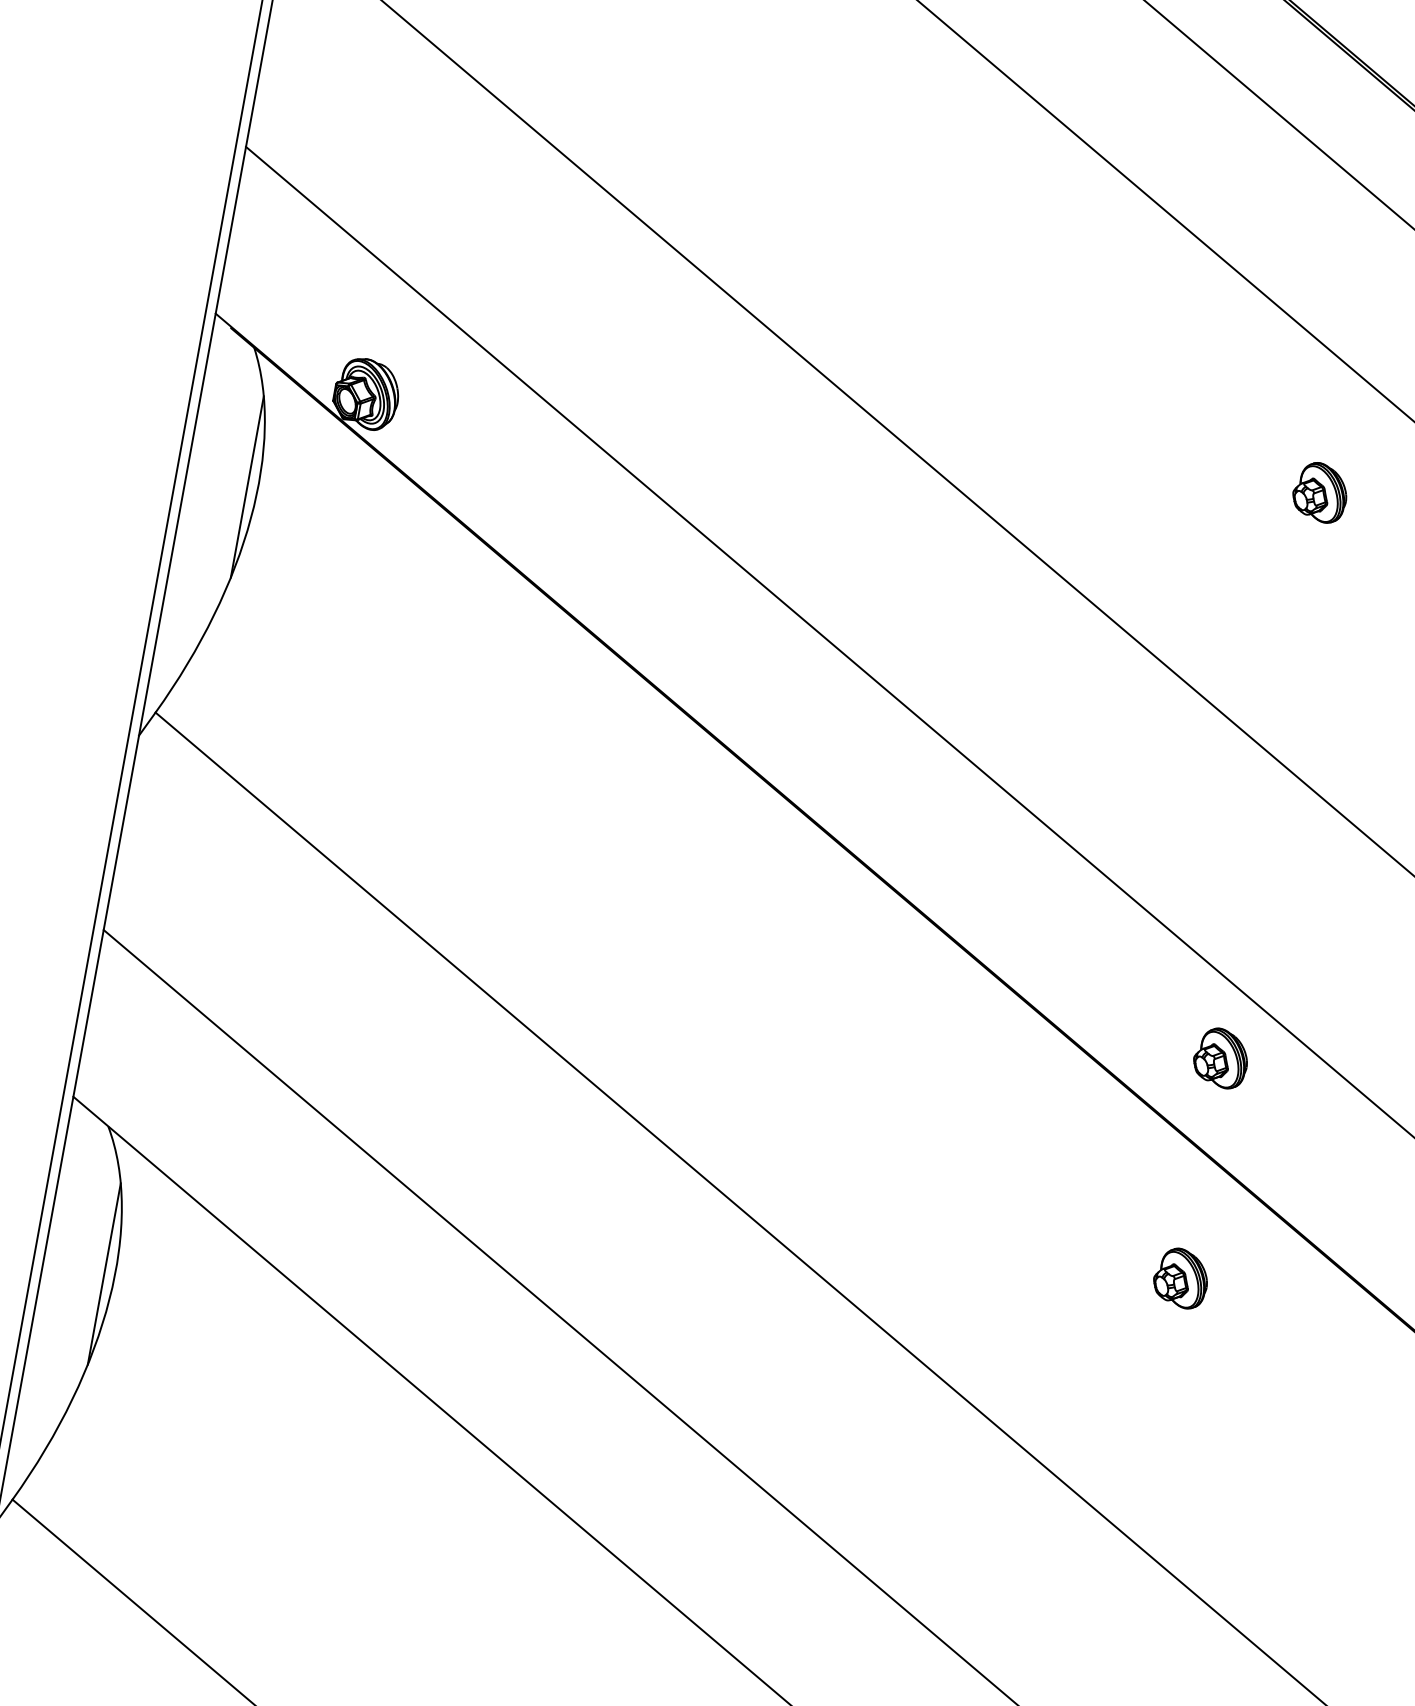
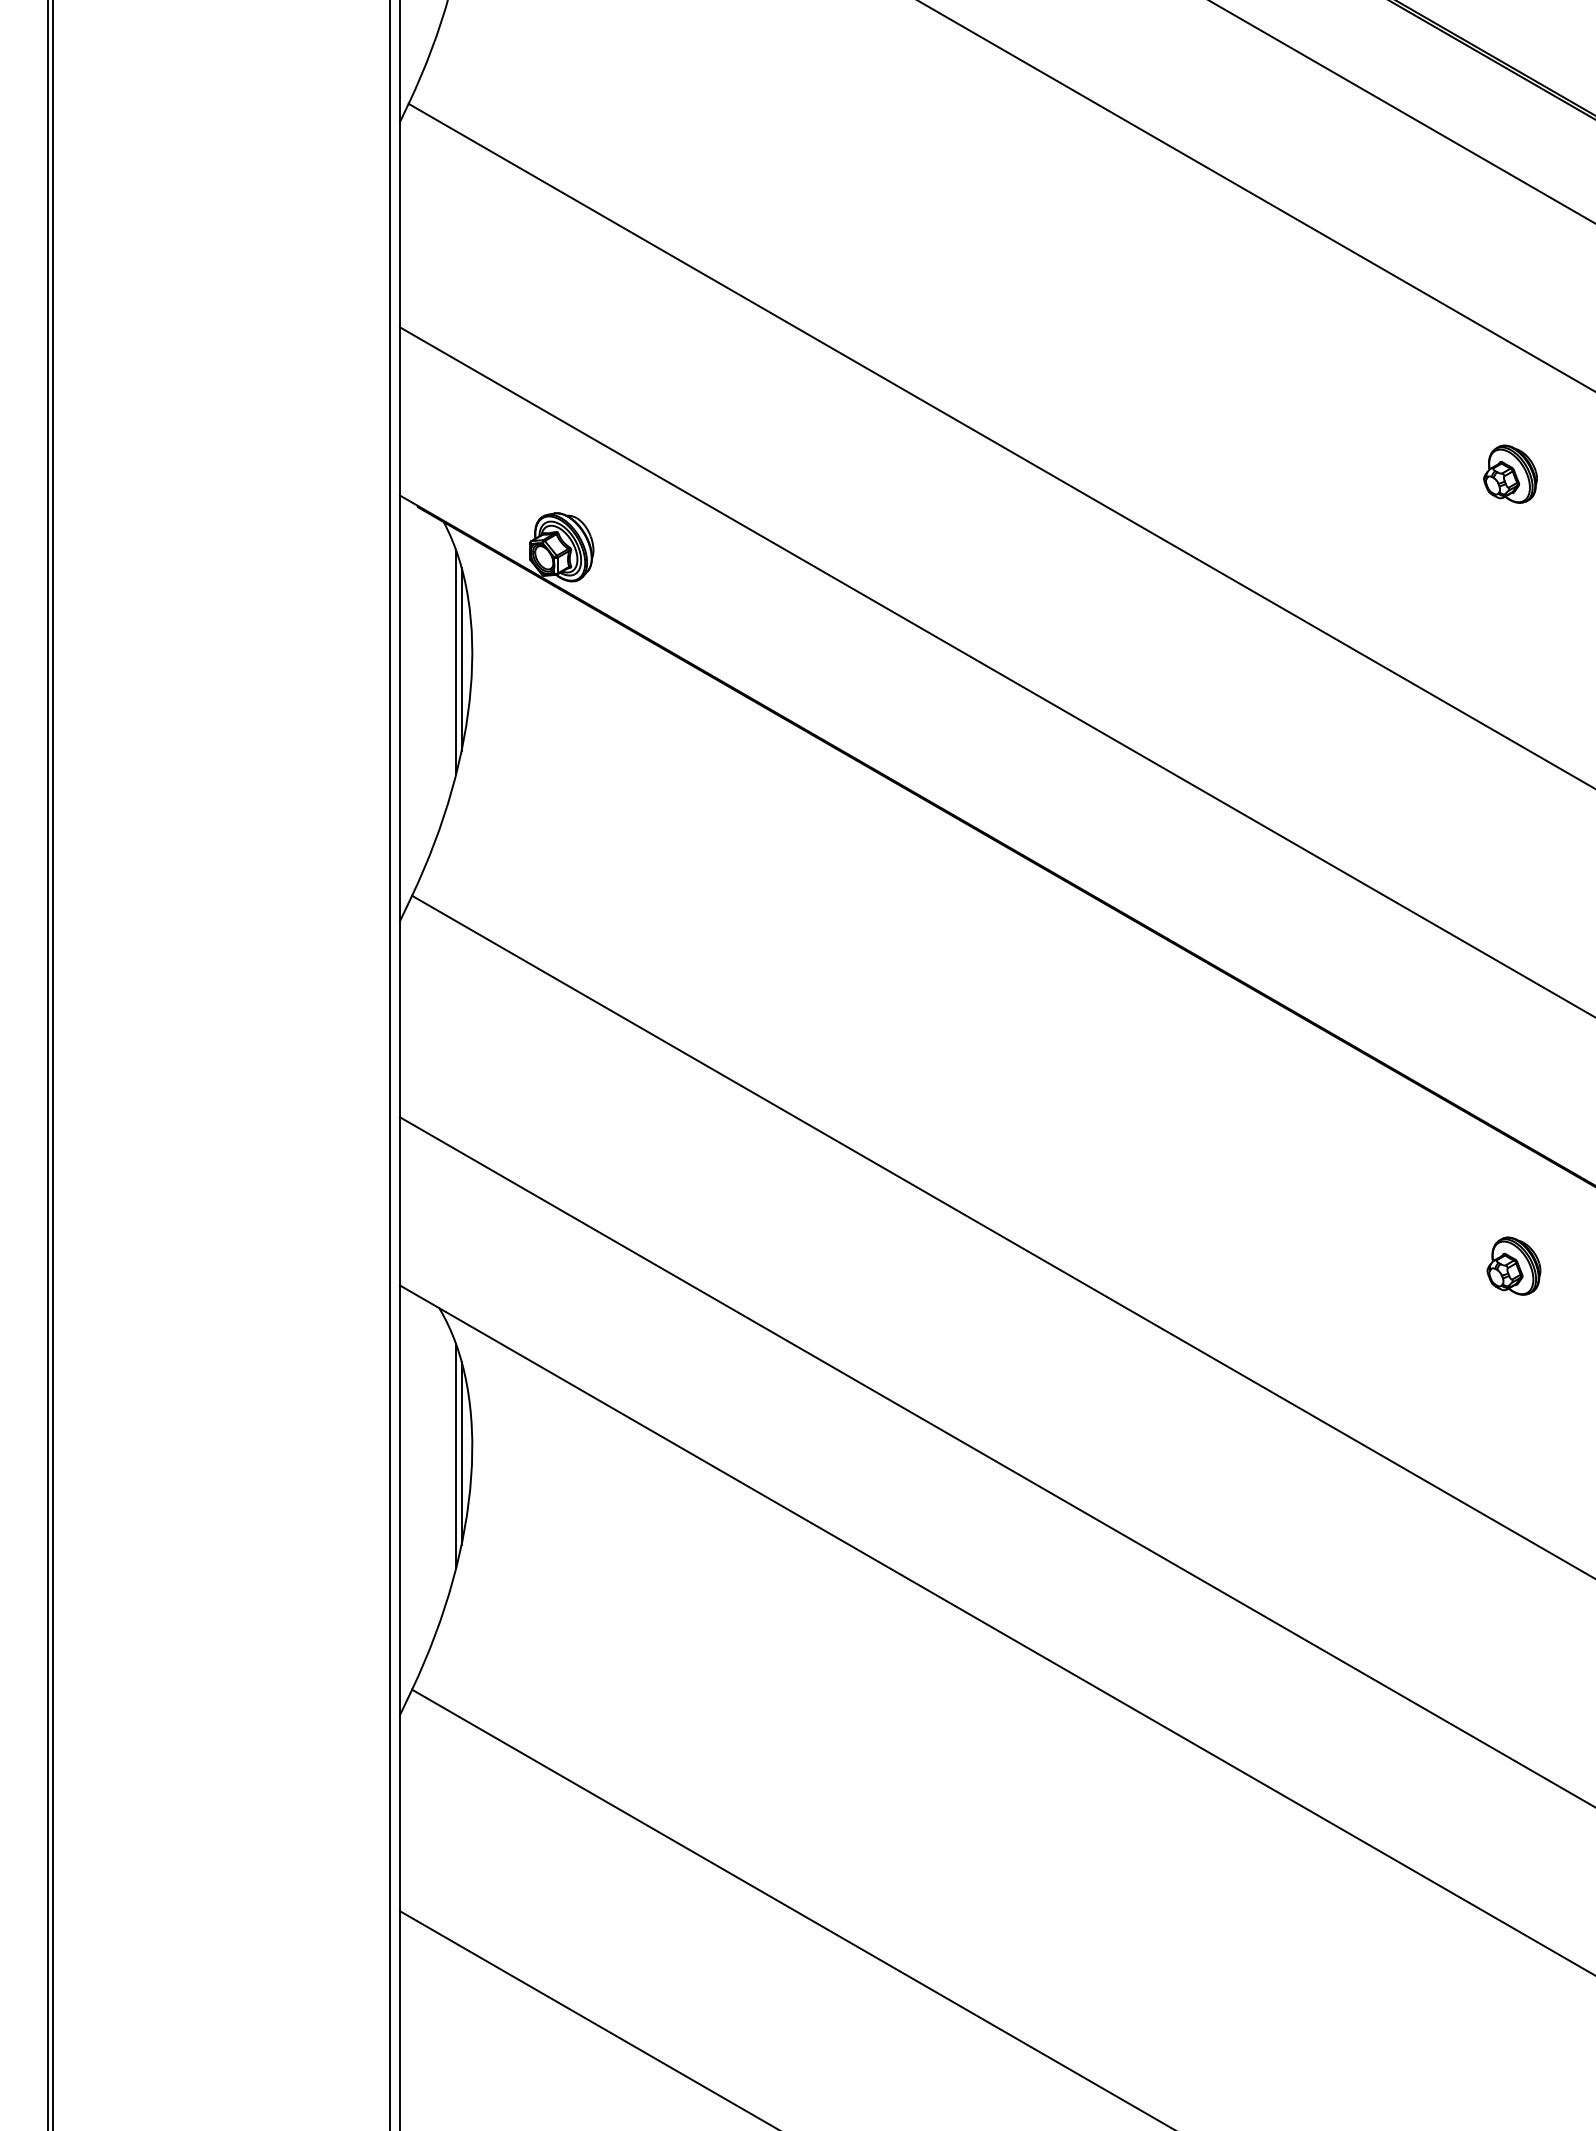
line: (241, 489) -> (456, 662), added
part: (1220, 1057) -> (1513, 1043), removed
line: (98, 1276) -> (456, 1456), added

